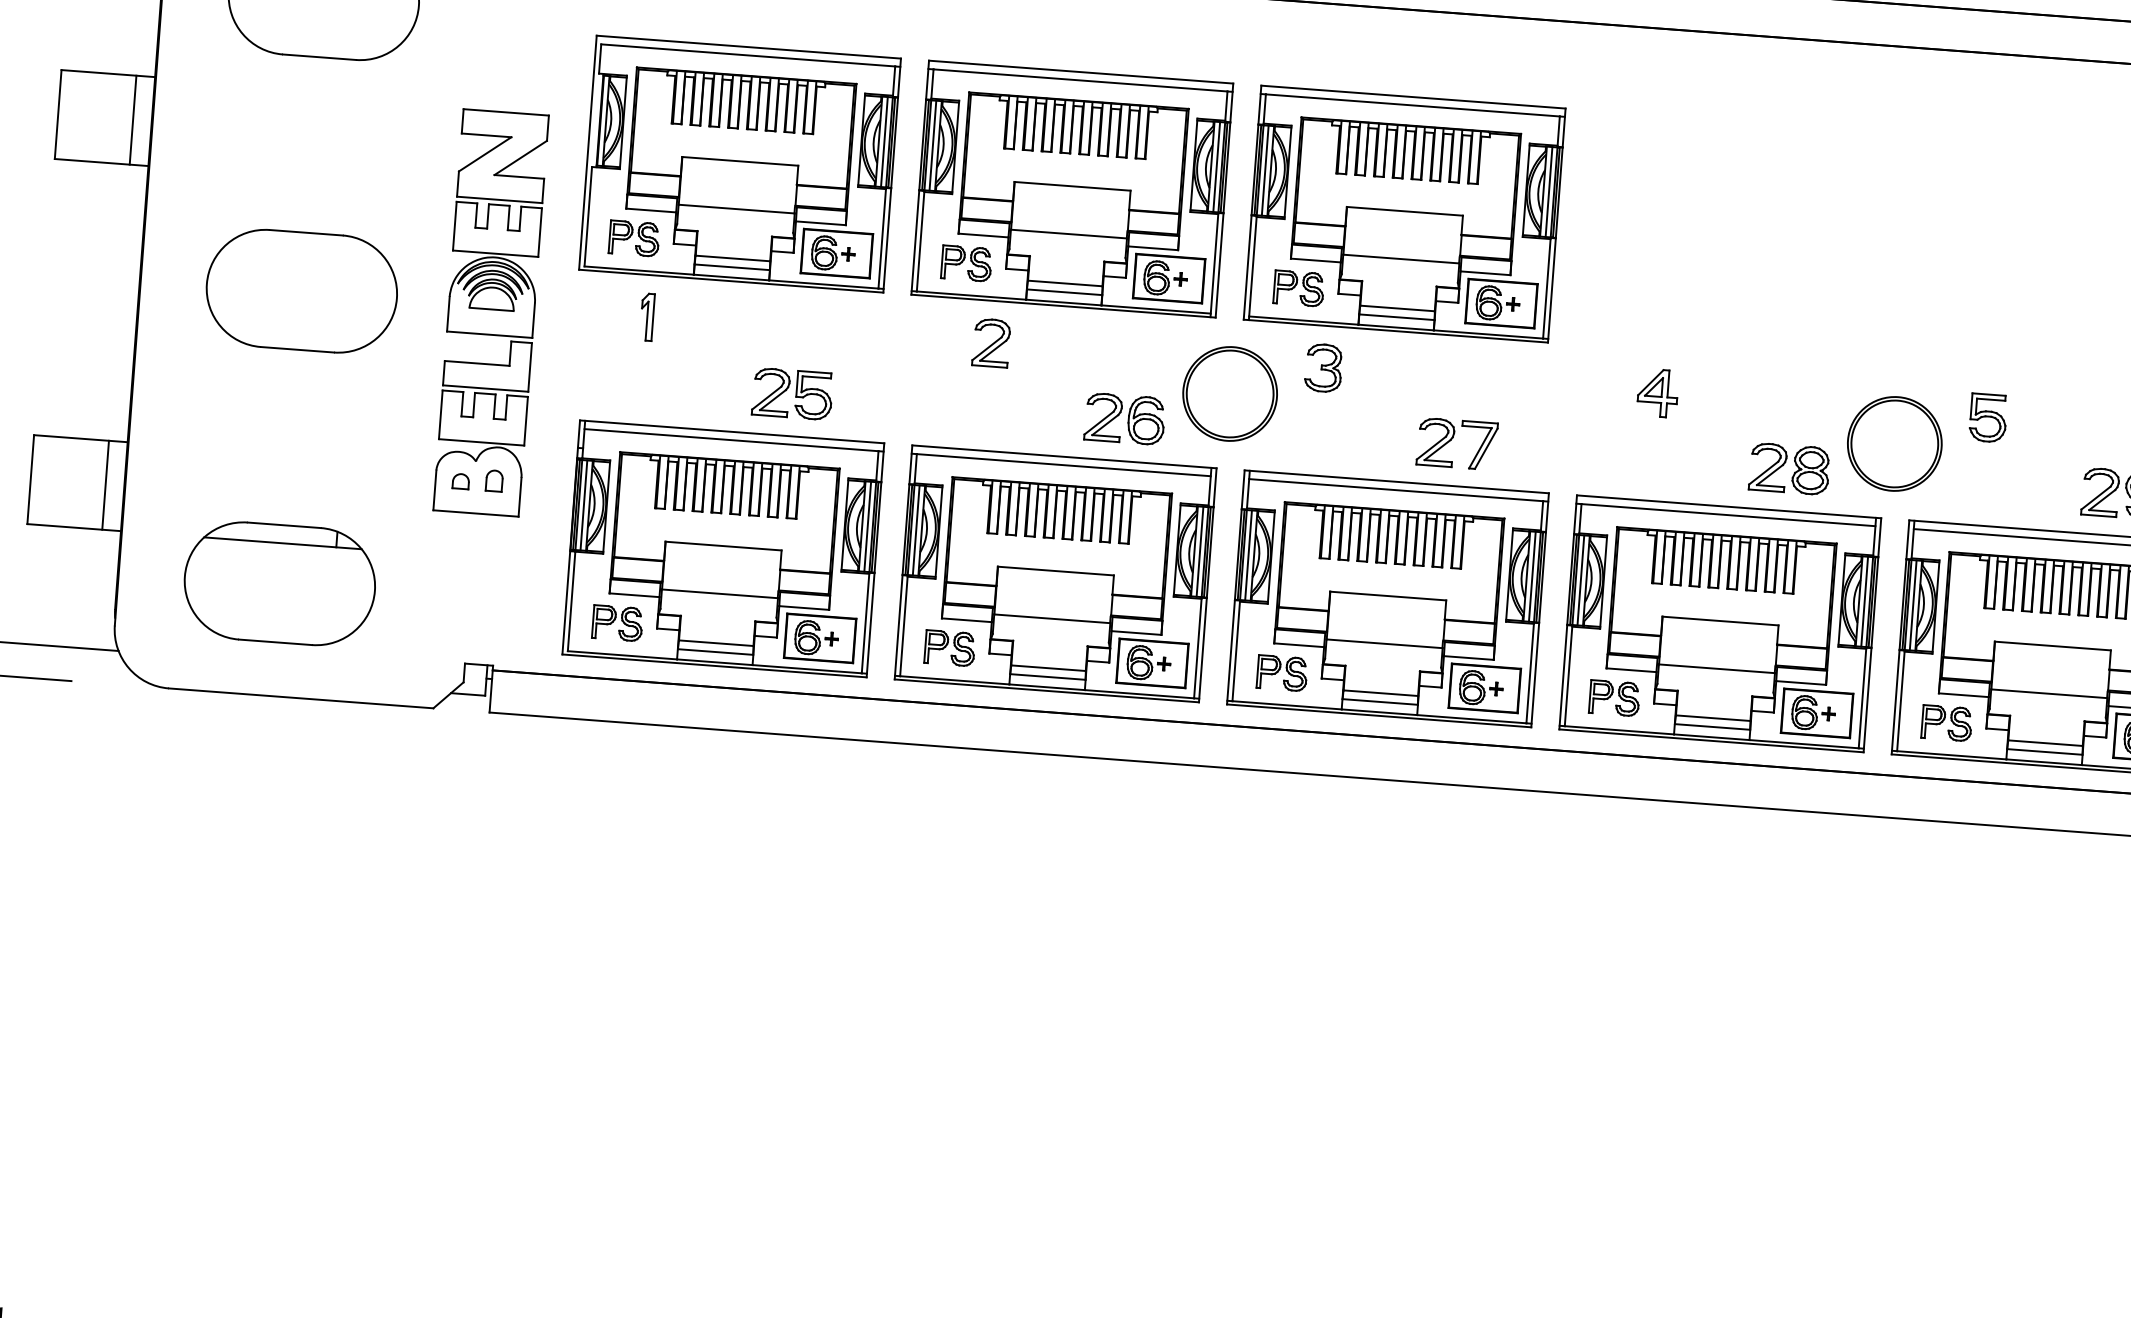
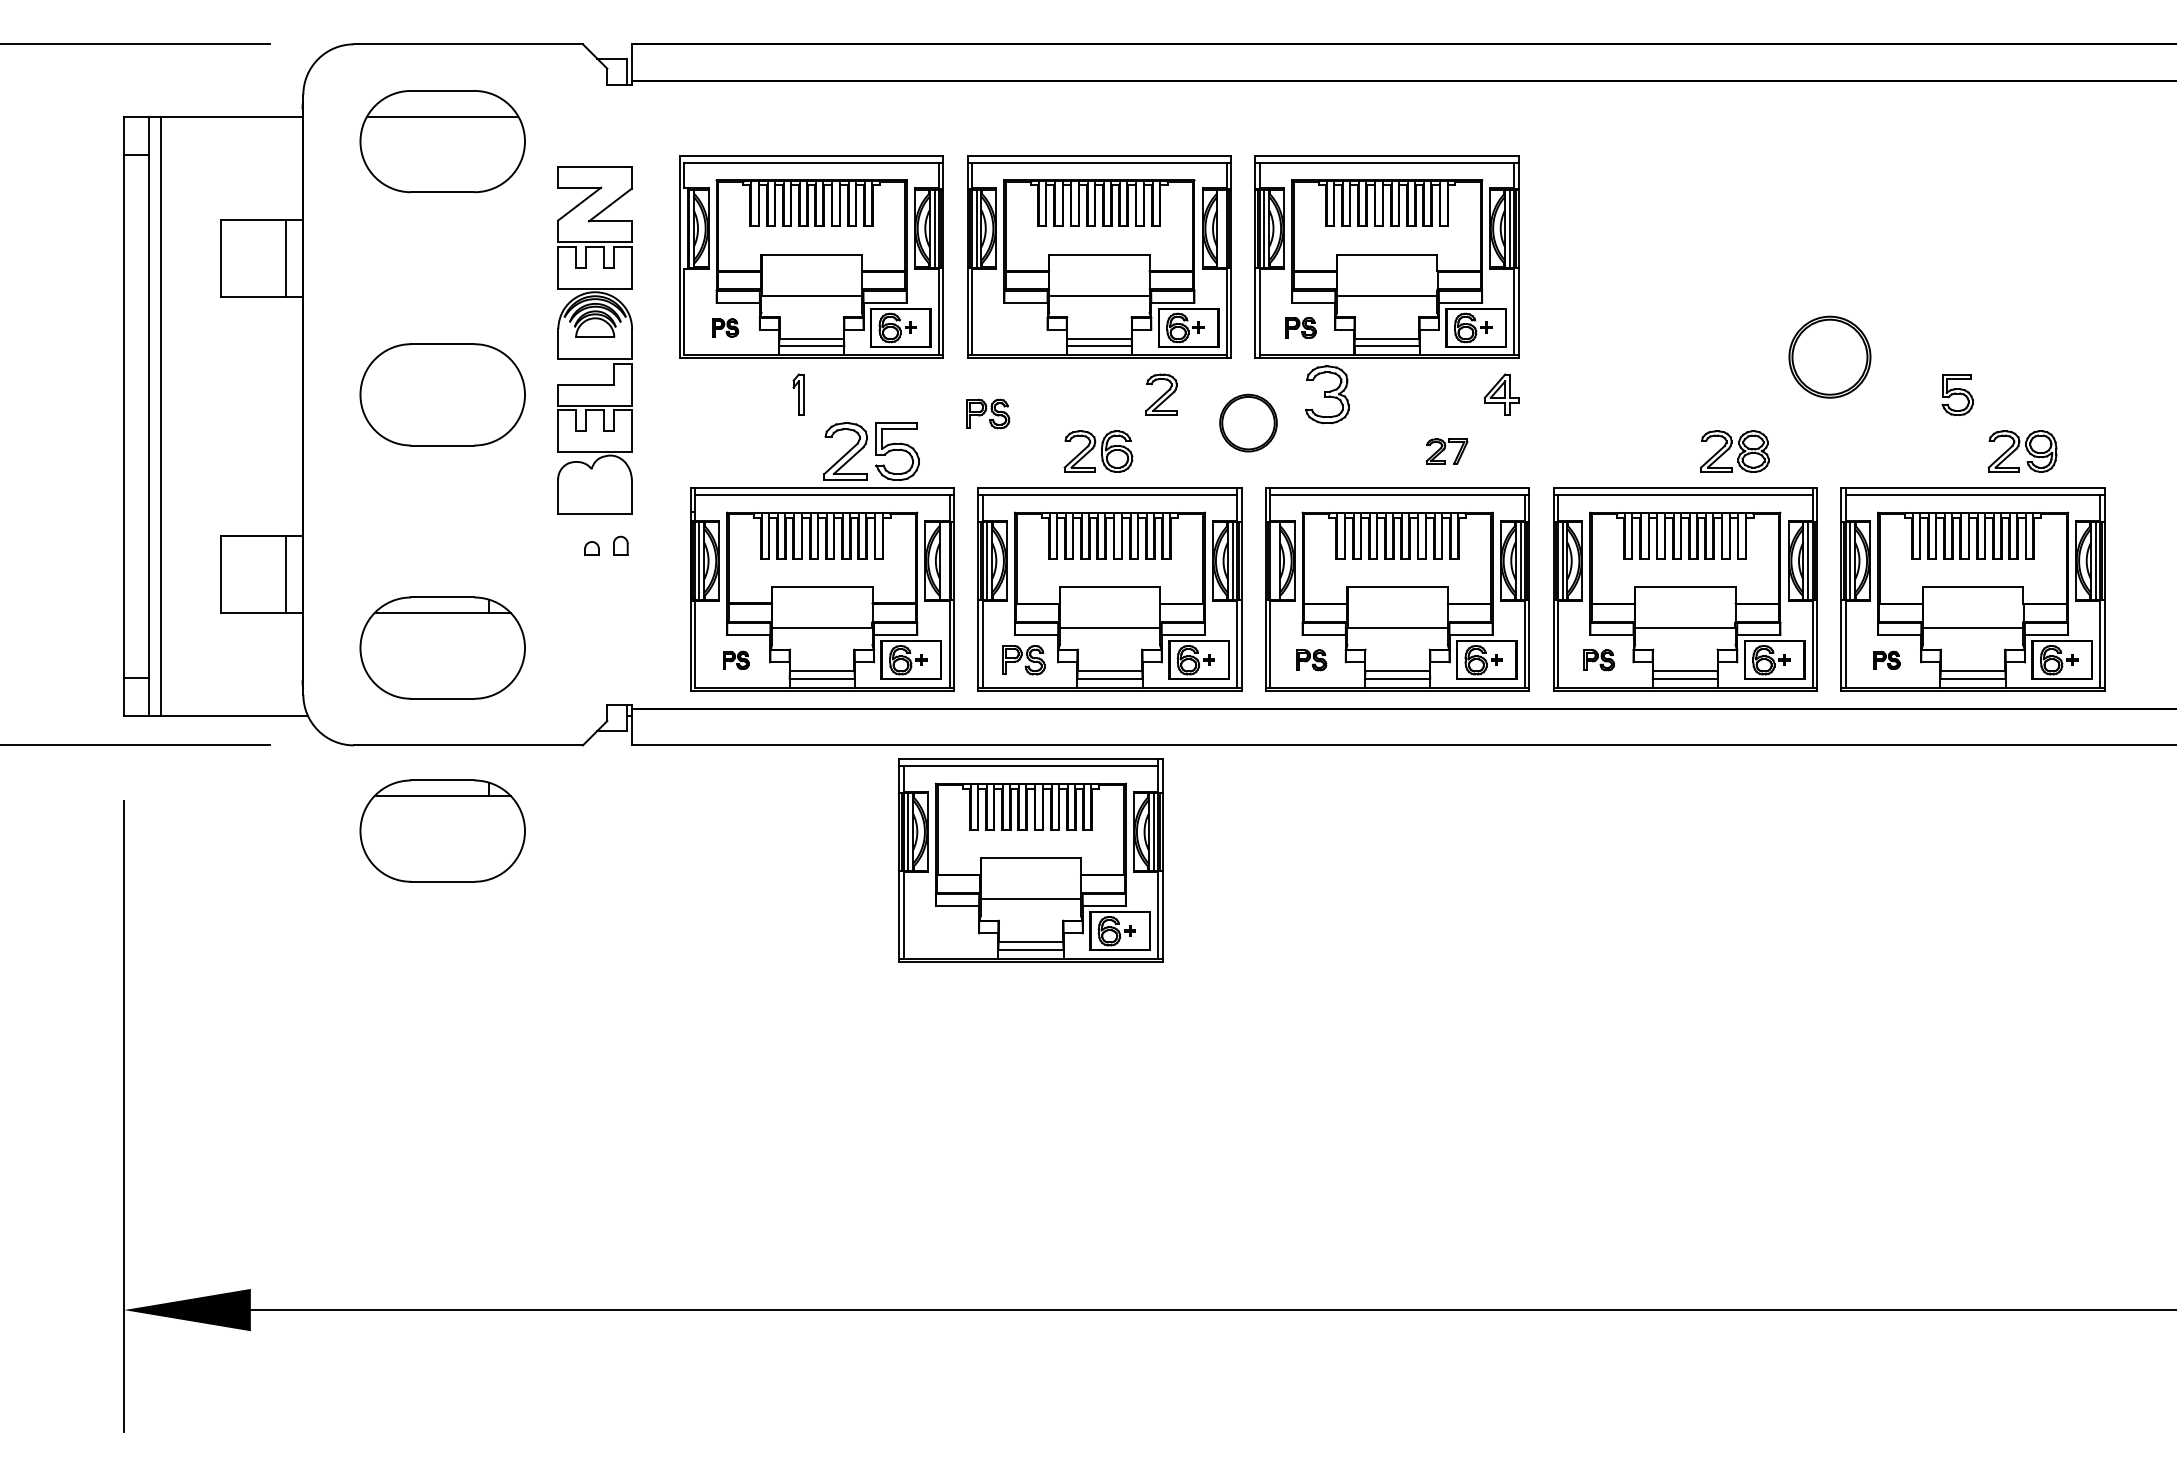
line: (1217, 166) -> (1222, 228), removed
part: (634, 238) -> (725, 327), size x0.6
part: (967, 263) -> (988, 413), moved
part: (1298, 287) -> (1300, 327), size x0.7
part: (491, 313) -> (595, 340), moved
part: (647, 316) -> (798, 394), moved
part: (991, 342) -> (1161, 394), moved
part: (1323, 367) -> (1327, 394), size x1.4
part: (1657, 392) -> (1501, 394), moved
part: (792, 393) -> (871, 451), size x1.4
part: (1230, 393) -> (1248, 422), size x0.7
part: (1124, 418) -> (1098, 451), moved
part: (1987, 418) -> (1957, 395), moved
part: (1456, 443) -> (1446, 451), size x0.6
part: (1894, 443) -> (1829, 356), moved
line: (868, 526) -> (945, 560), removed
line: (1248, 554) -> (1274, 560), removed
part: (618, 623) -> (736, 660), size x0.6
part: (1282, 673) -> (1311, 660), size x0.7
part: (1614, 698) -> (1599, 660), size x0.7
part: (1946, 723) -> (1886, 660), size x0.6
part: (263, 794) -> (442, 830), added
part: (940, 880) -> (1030, 860), added

